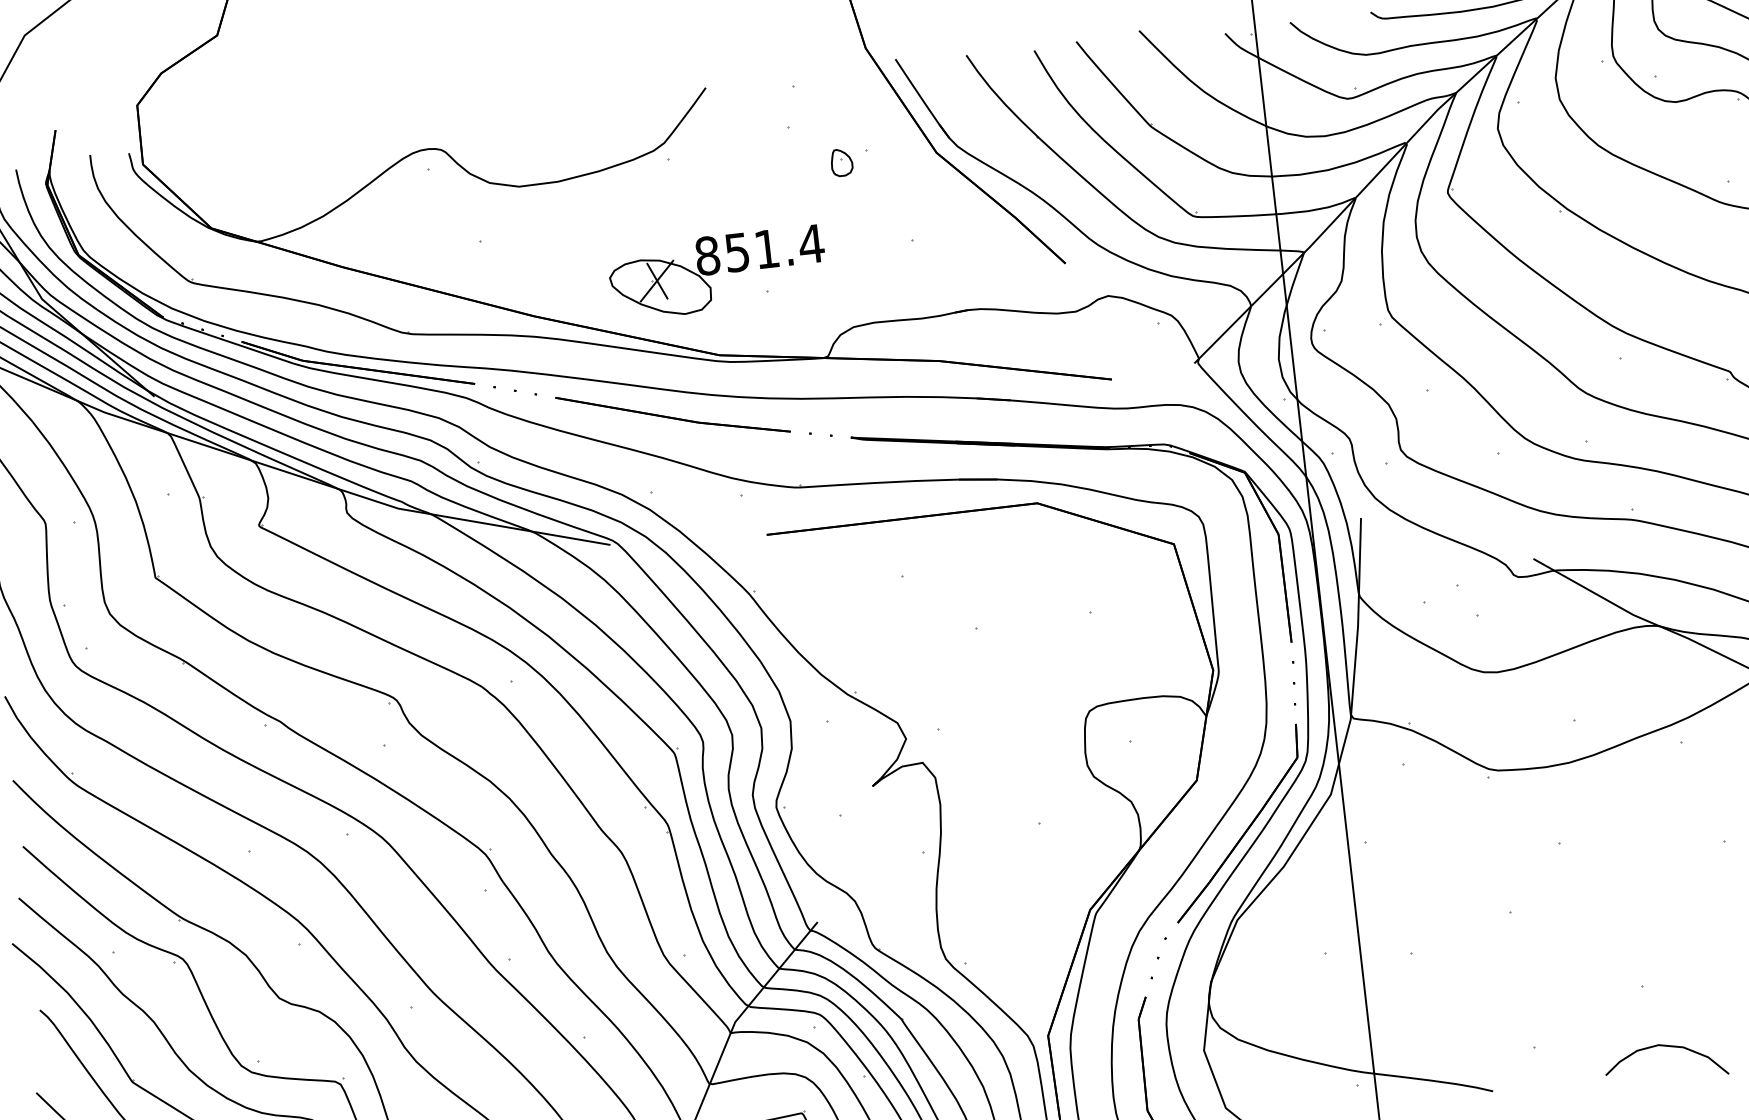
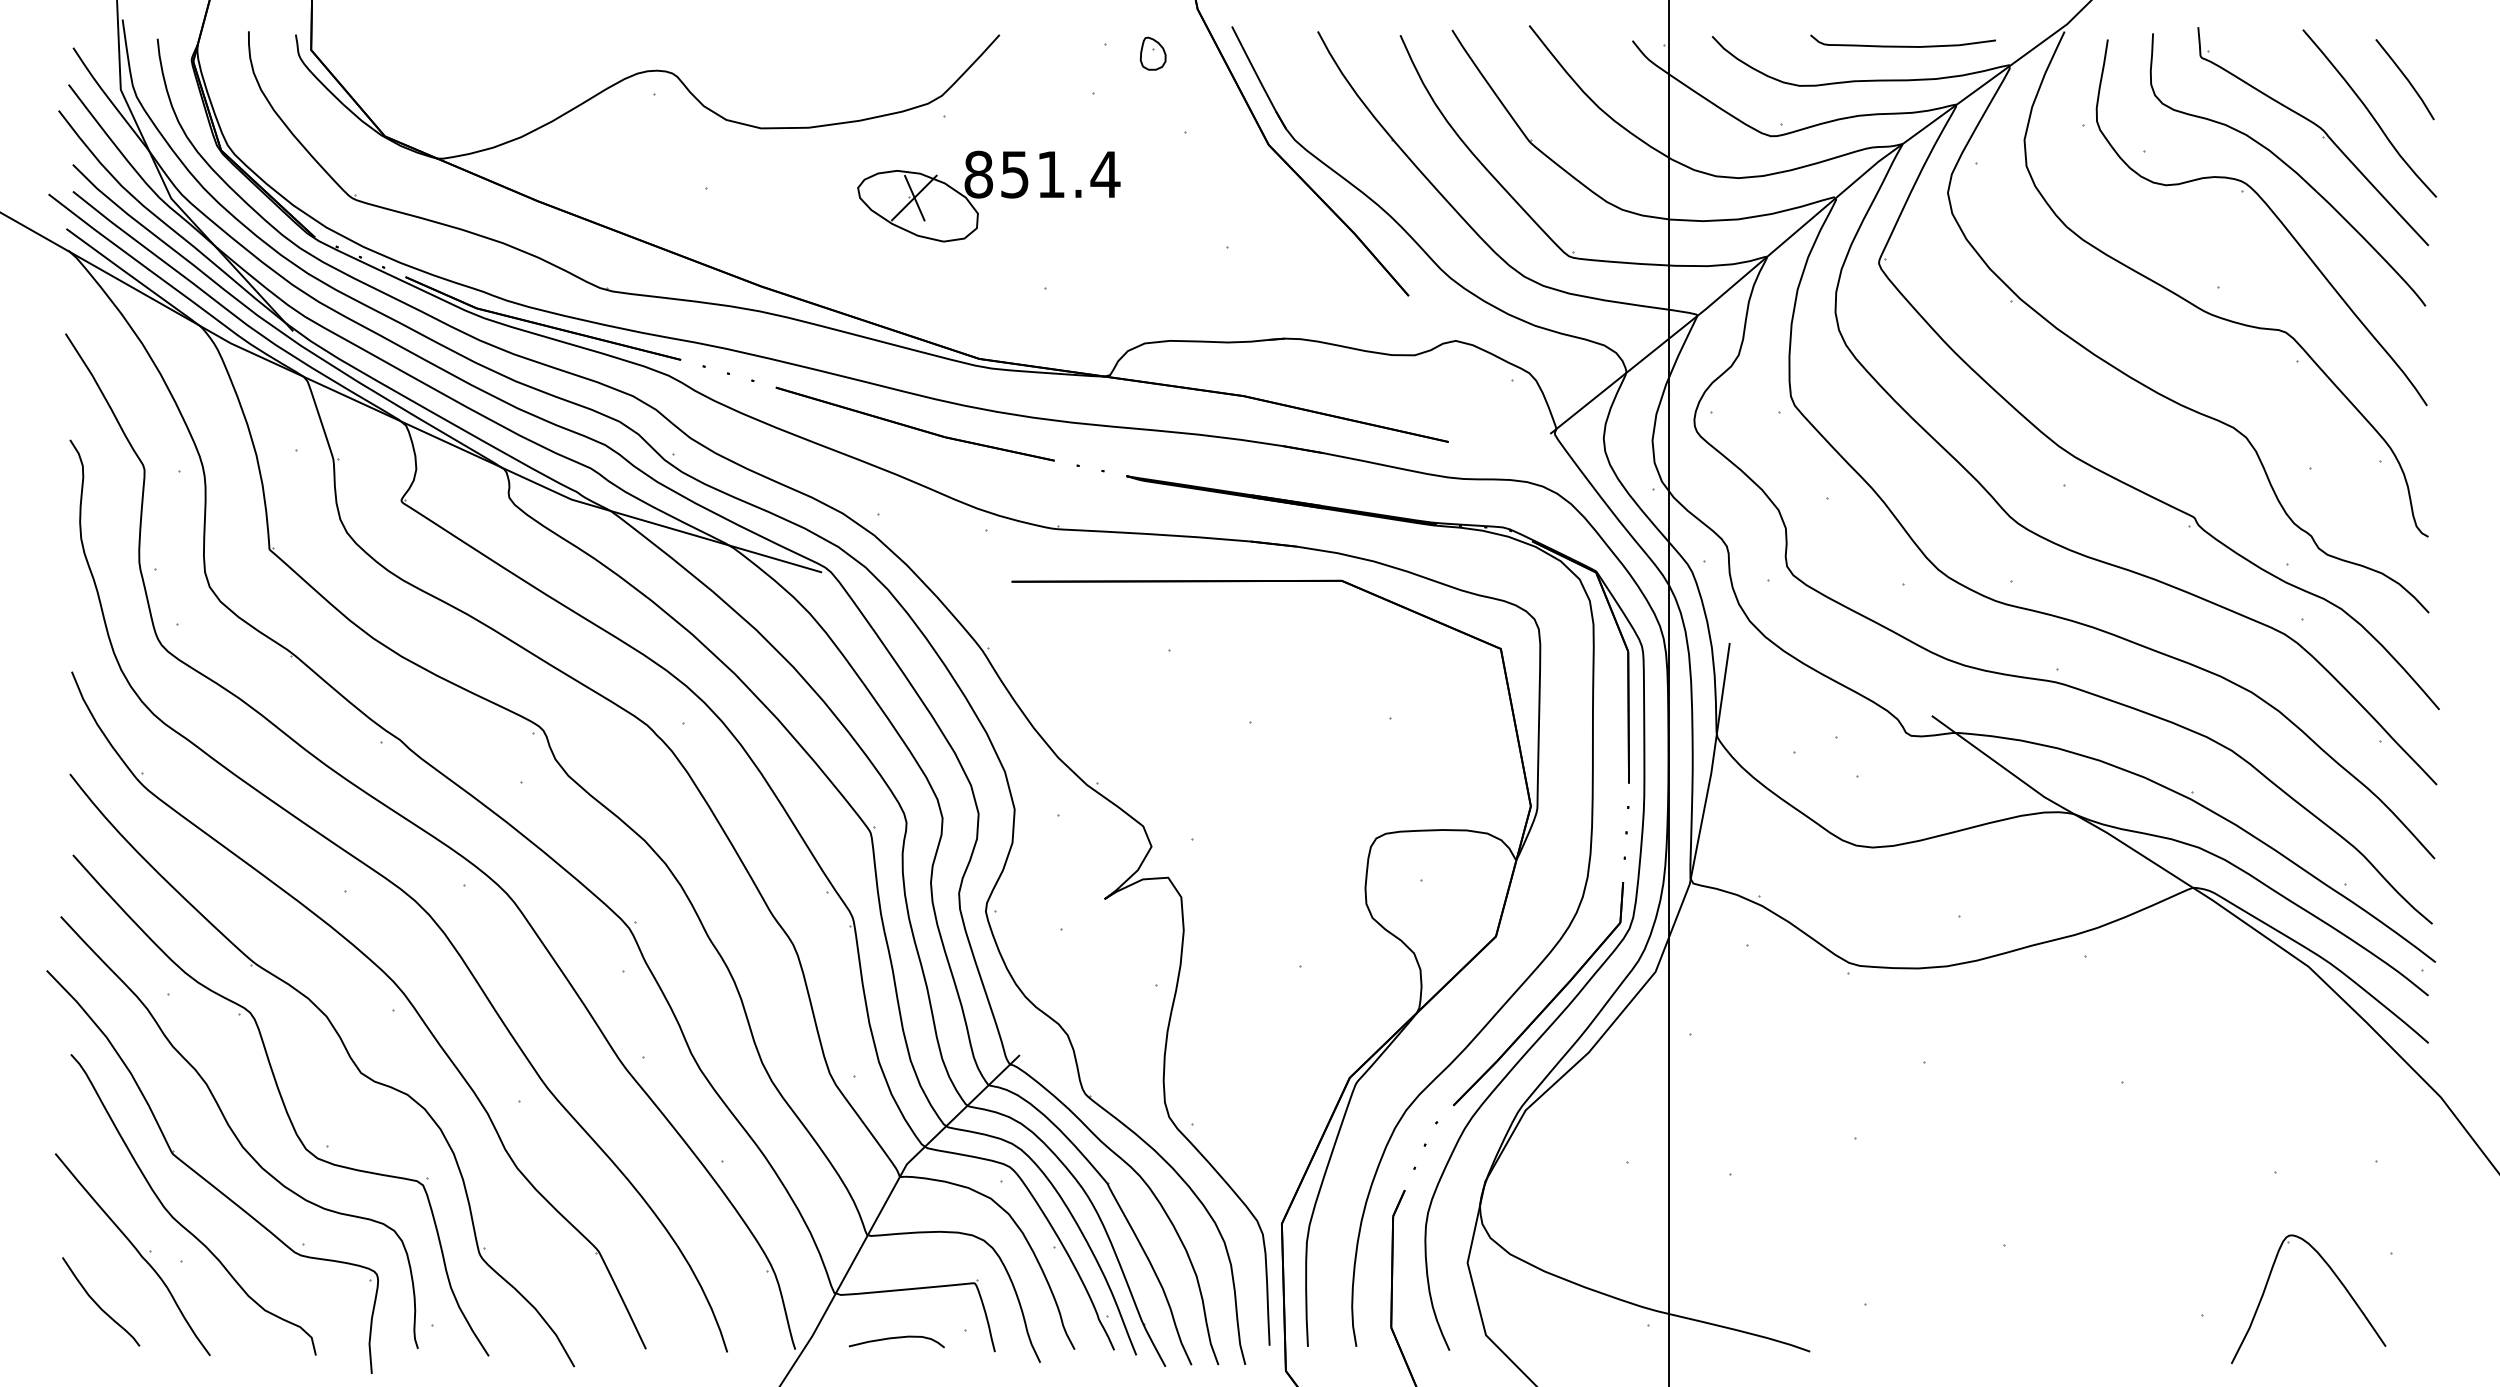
part: (841, 162) -> (1152, 53), moved
part: (717, 272) -> (988, 196), moved
curve: (1669, 1047) -> (2028, 1322), removed

